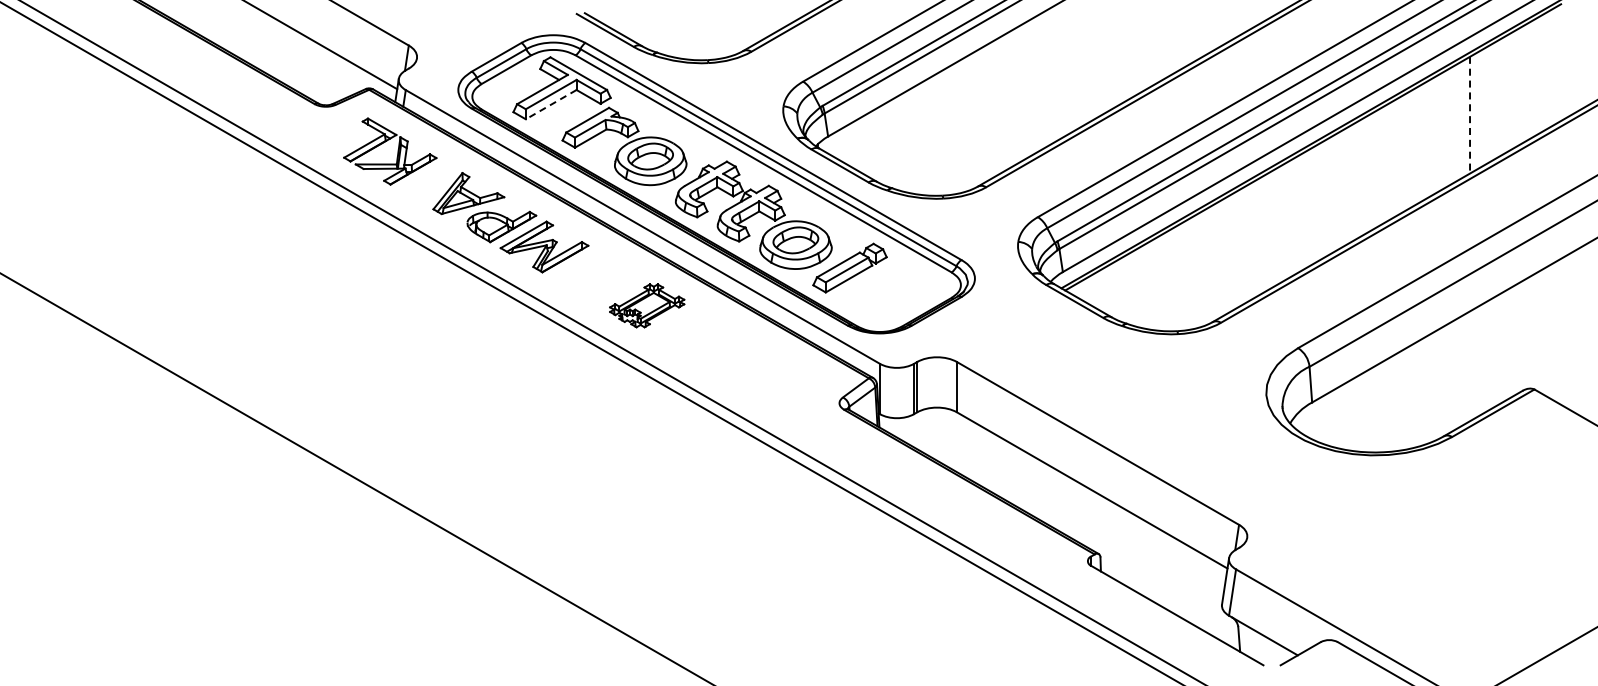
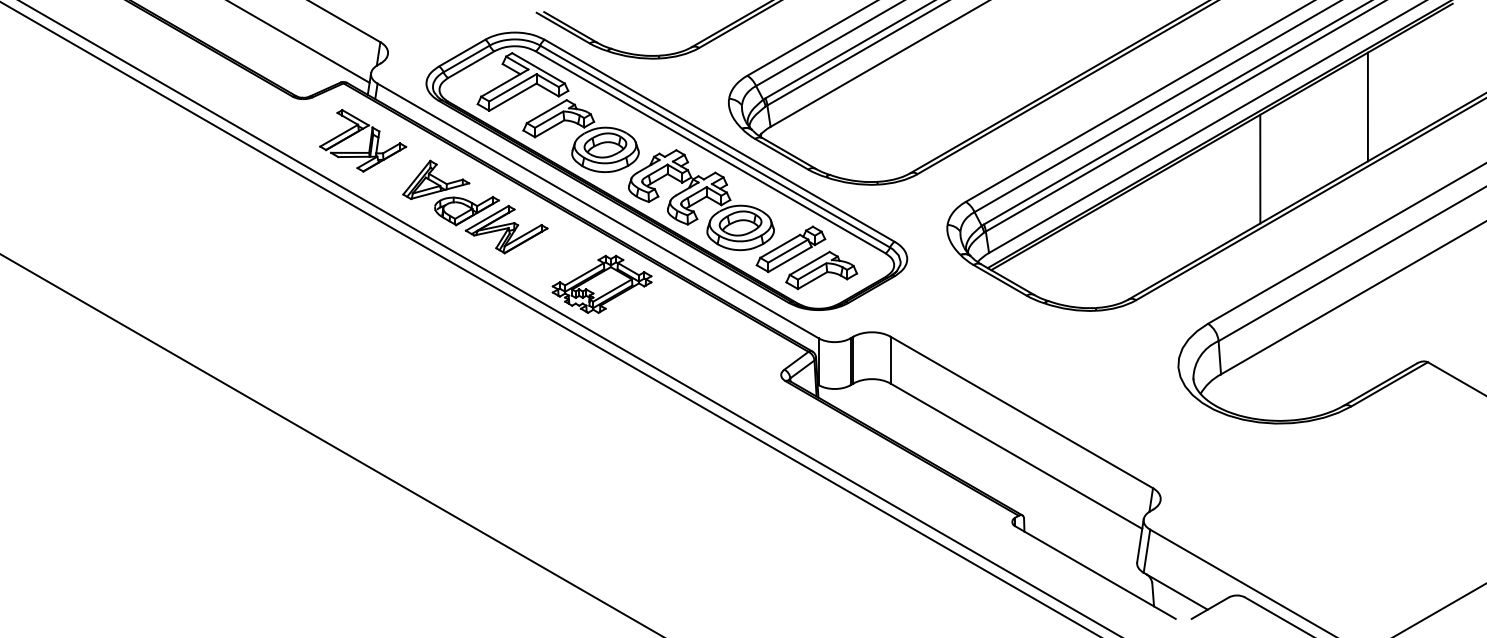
line: (550, 104) -> (512, 97), dashed -> solid
line: (1470, 115) -> (1368, 107), dashed -> solid
line: (1354, 181) -> (1260, 168), added
part: (882, 290) -> (821, 270), added
part: (647, 305) -> (602, 284), size x1.43

